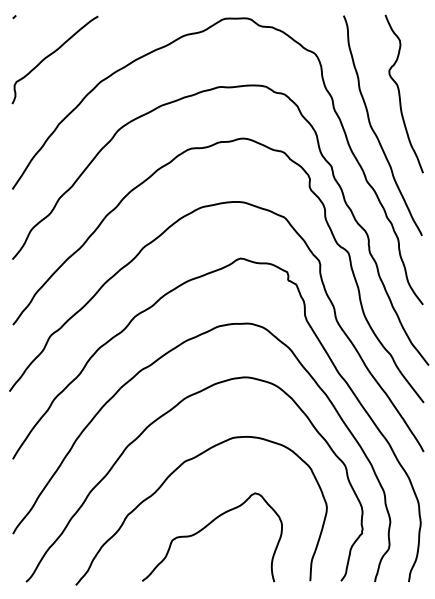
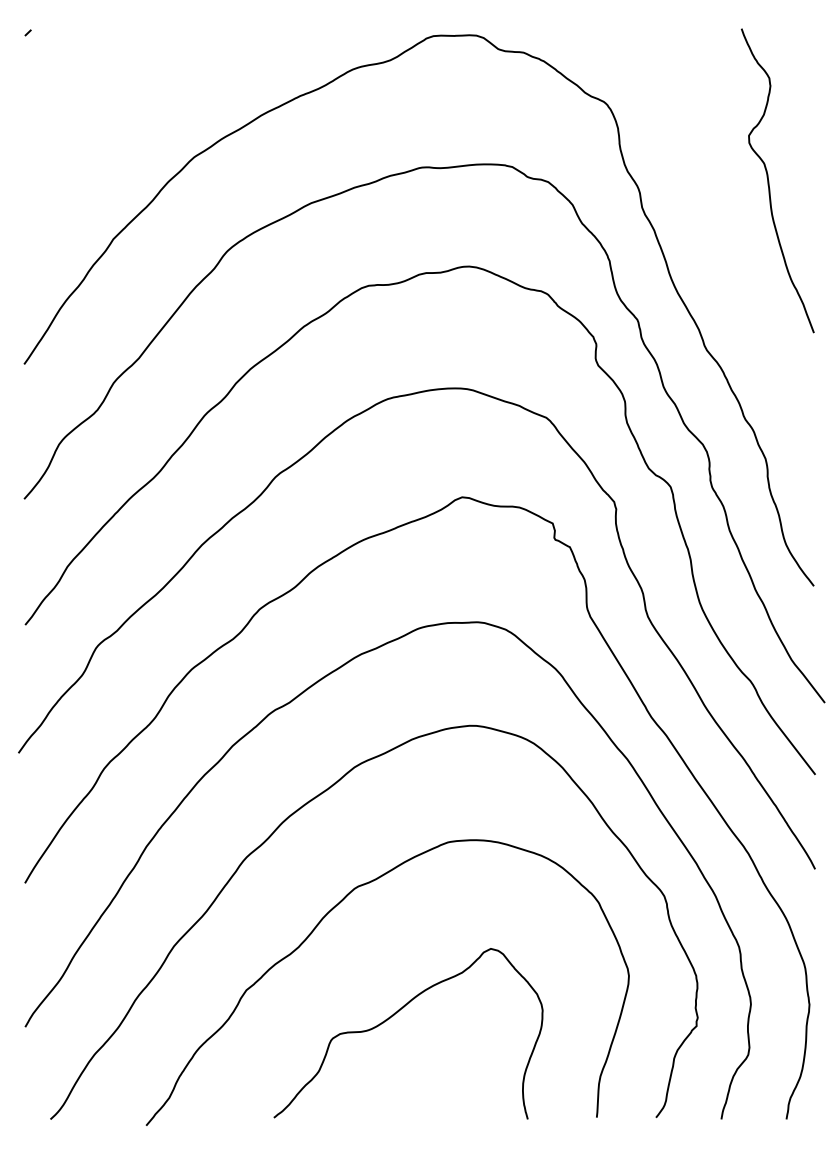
curve: (51, 55) -> (99, 106), removed
curve: (374, 130) -> (720, 250), removed

